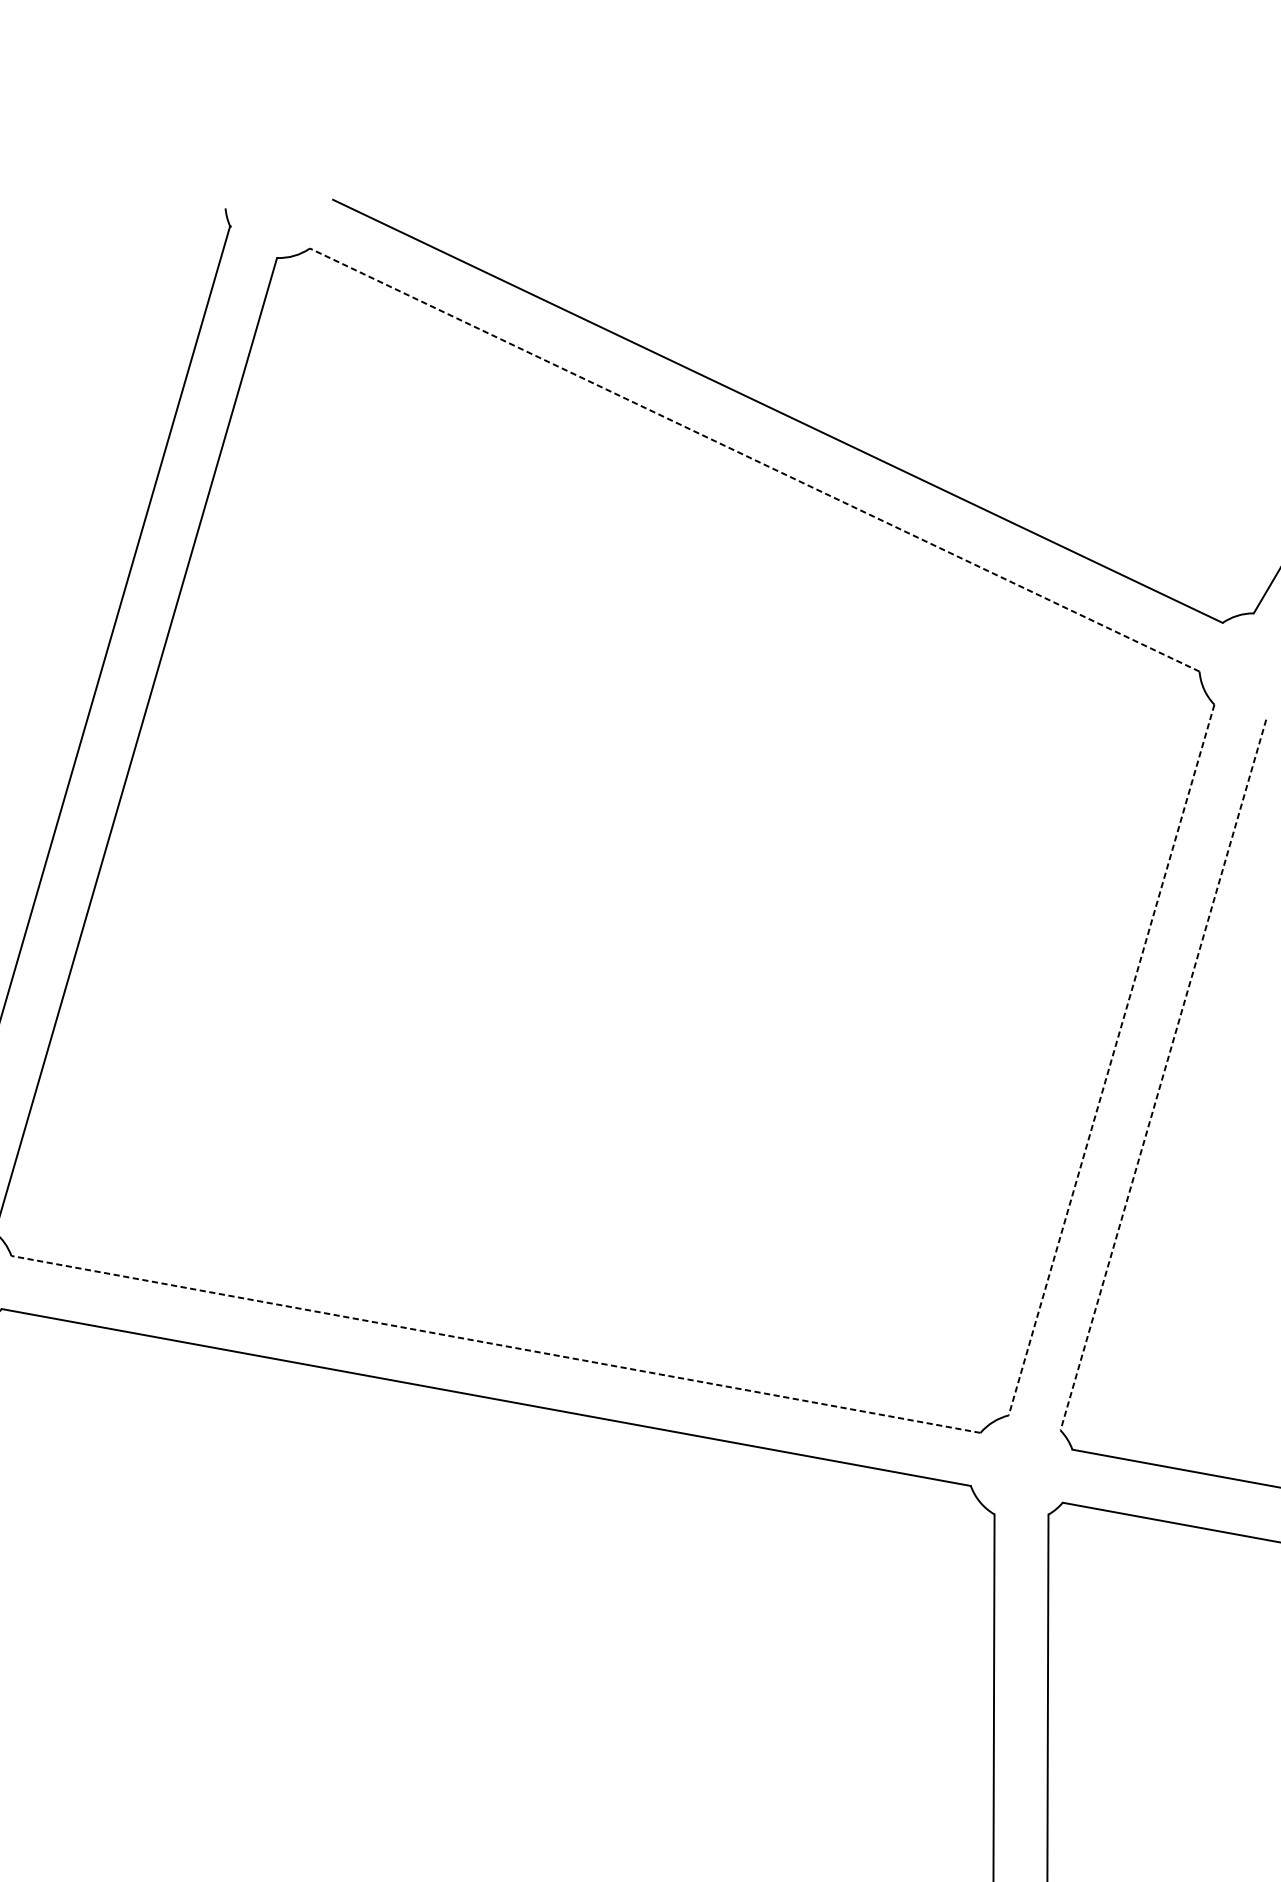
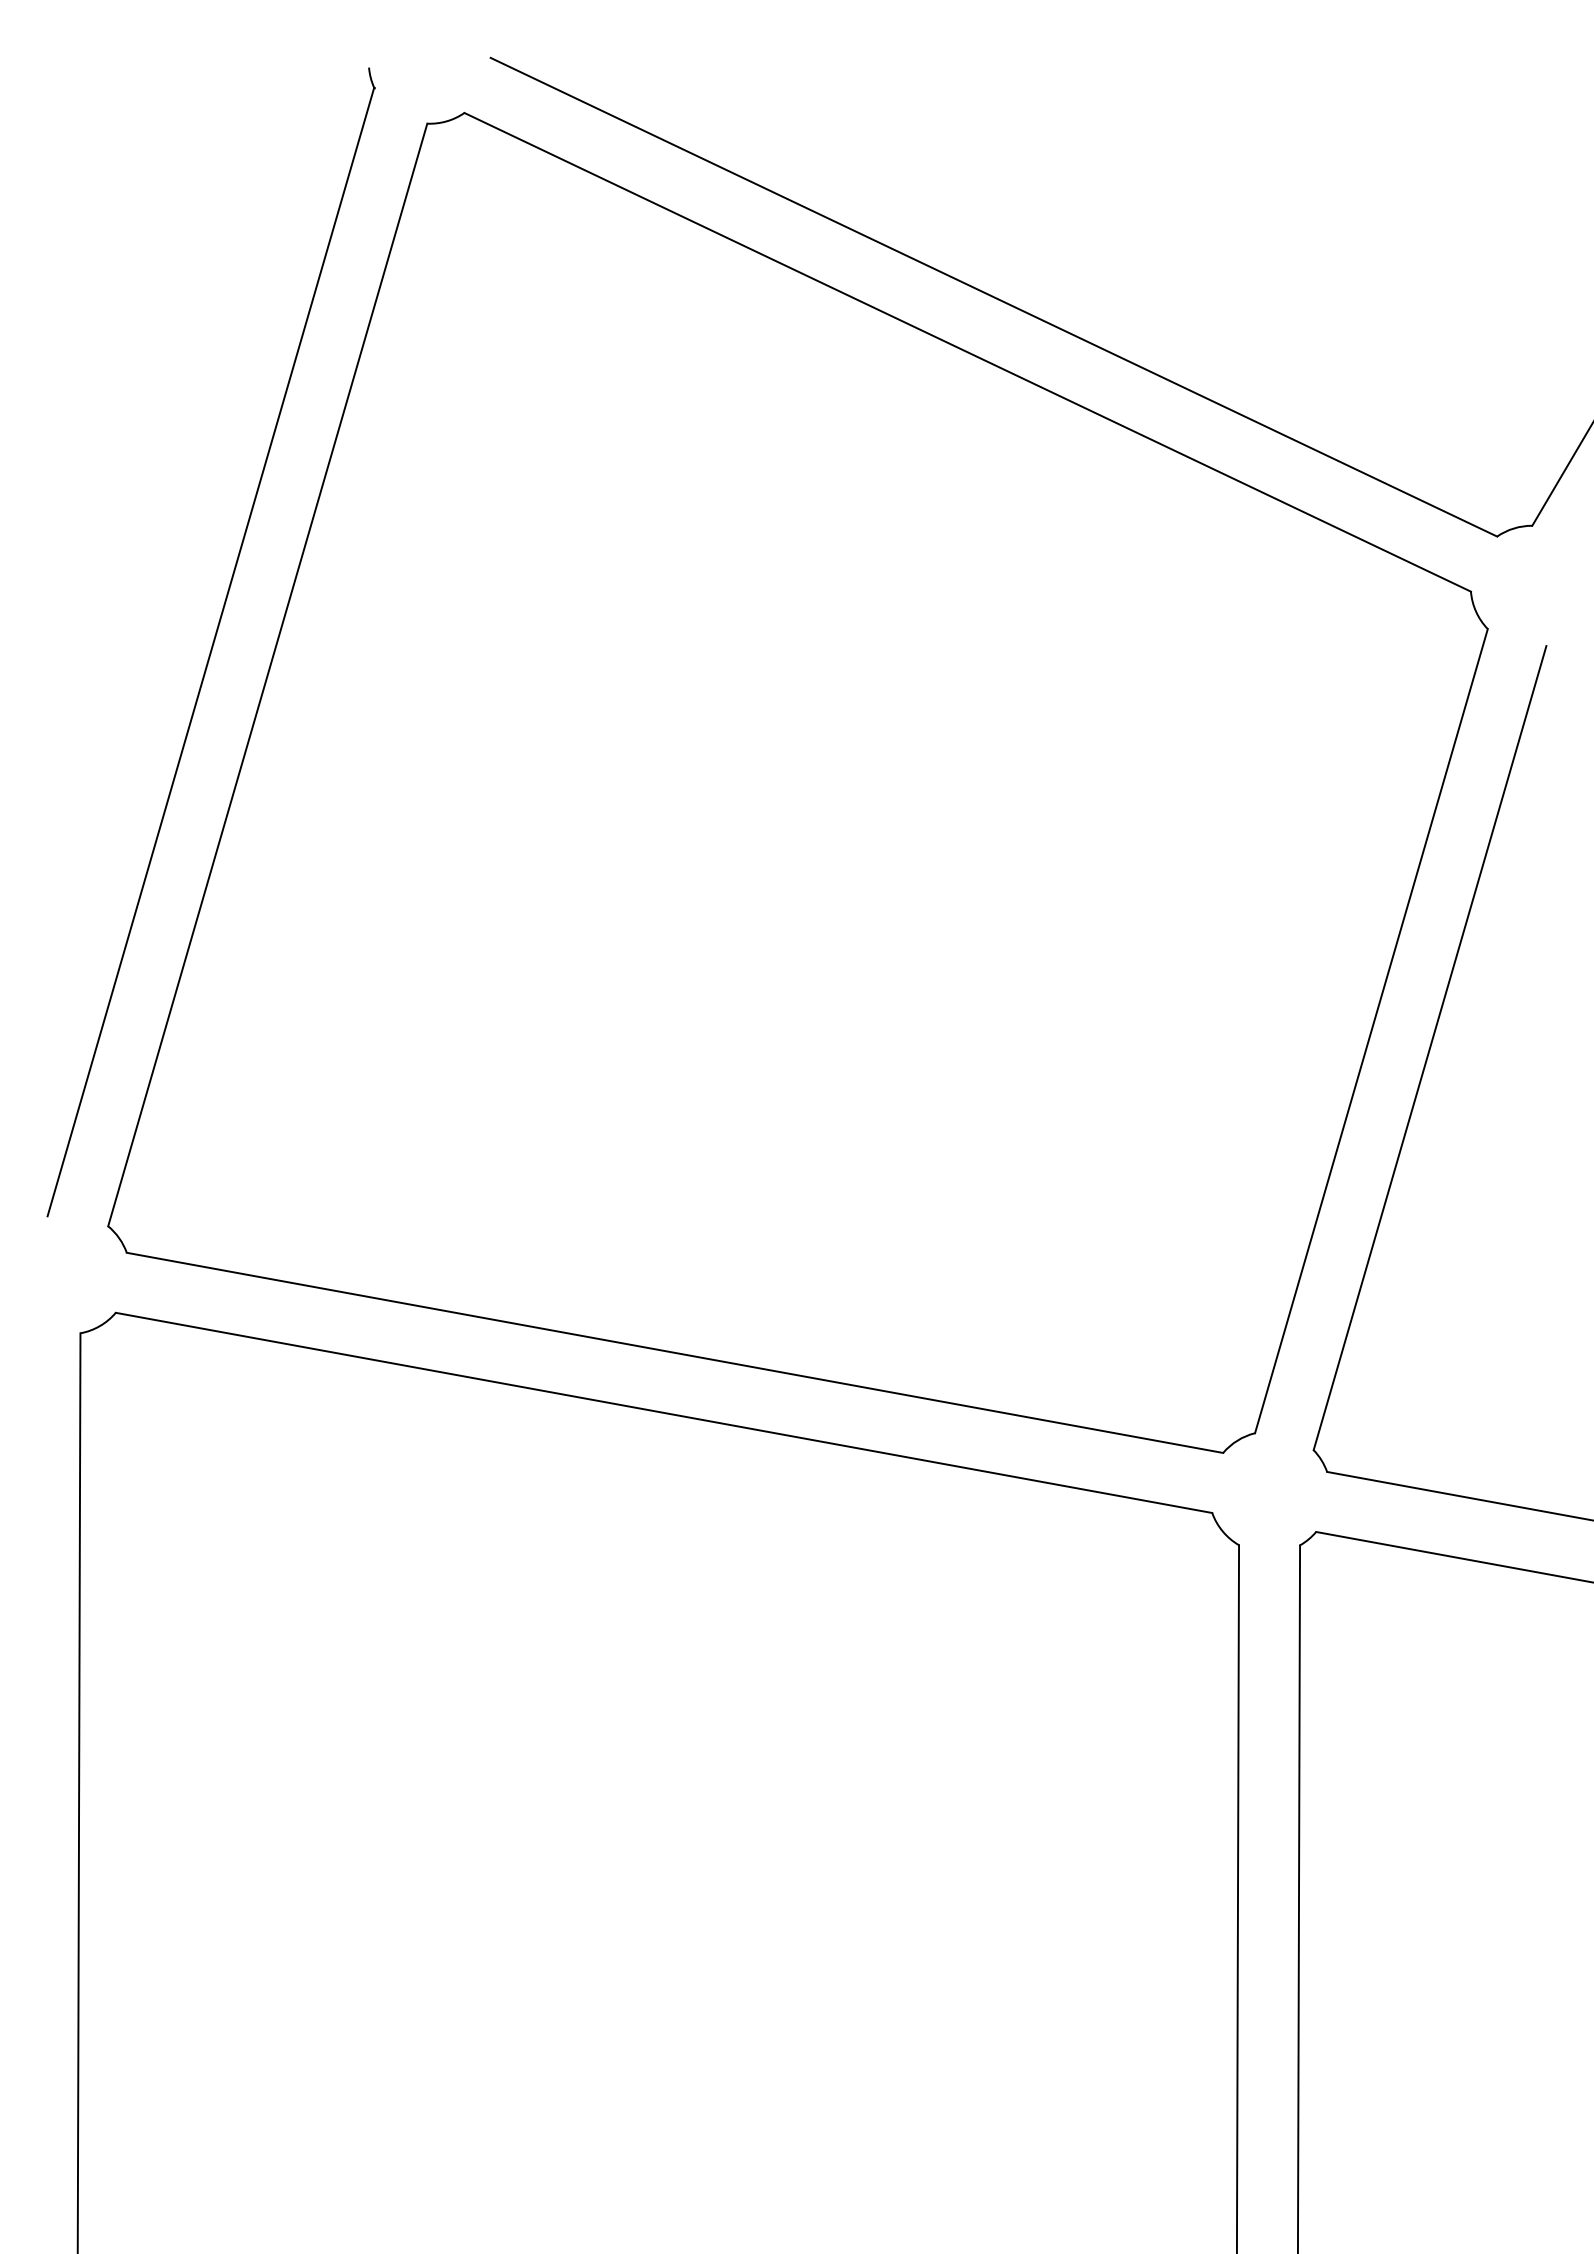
line: (754, 460) -> (967, 352), dashed -> solid
line: (1111, 1060) -> (1371, 1031), dashed -> solid
line: (1163, 1075) -> (1430, 1048), dashed -> solid
line: (495, 1344) -> (674, 1352), dashed -> solid

